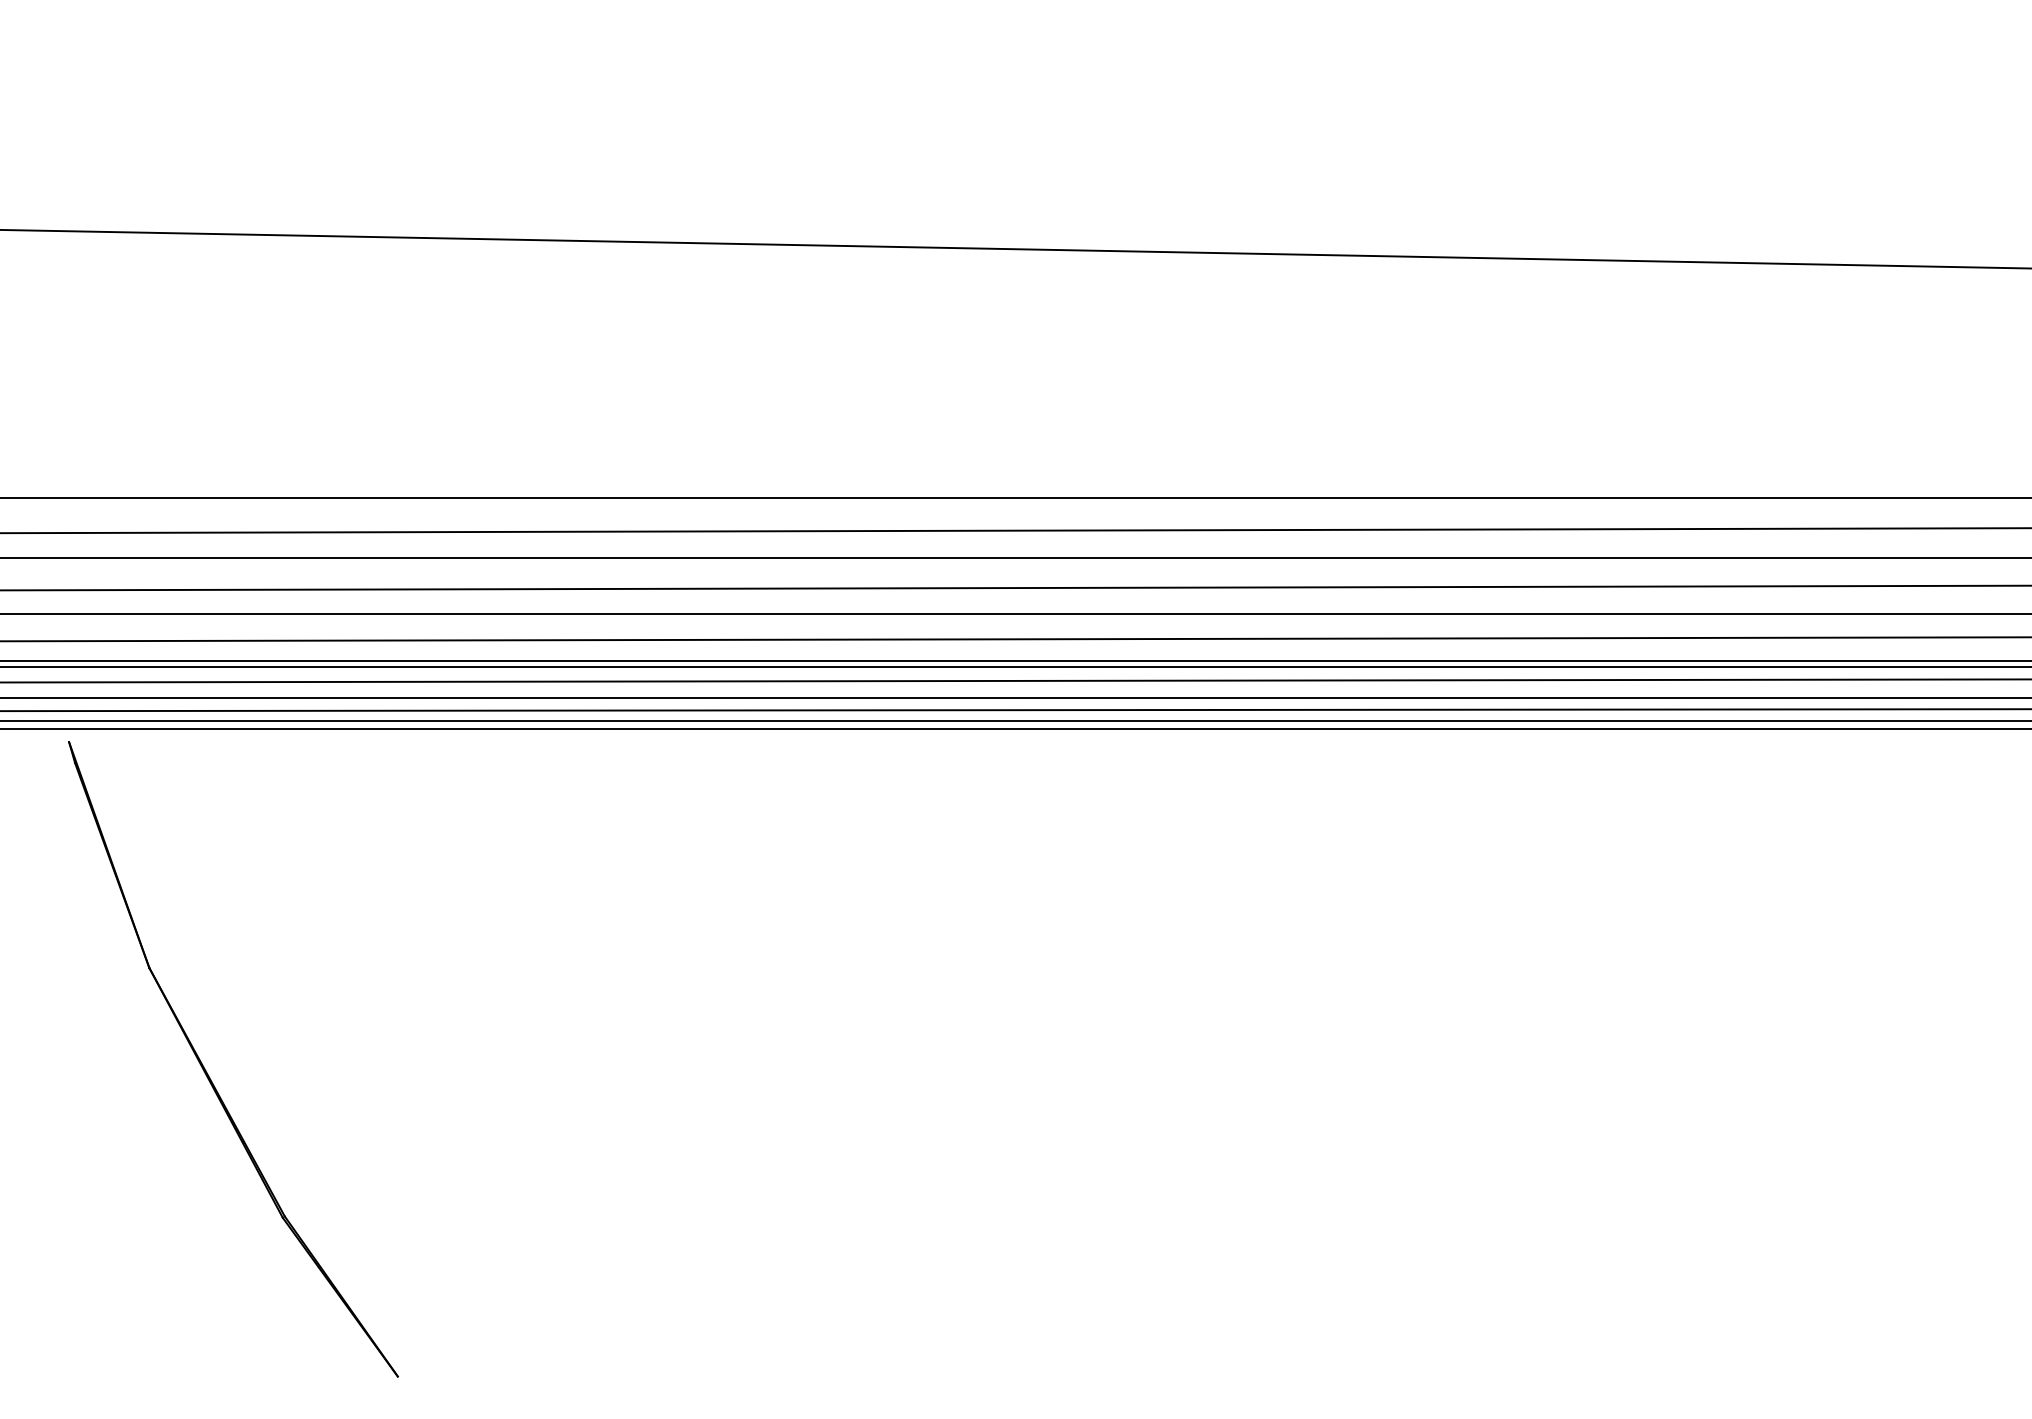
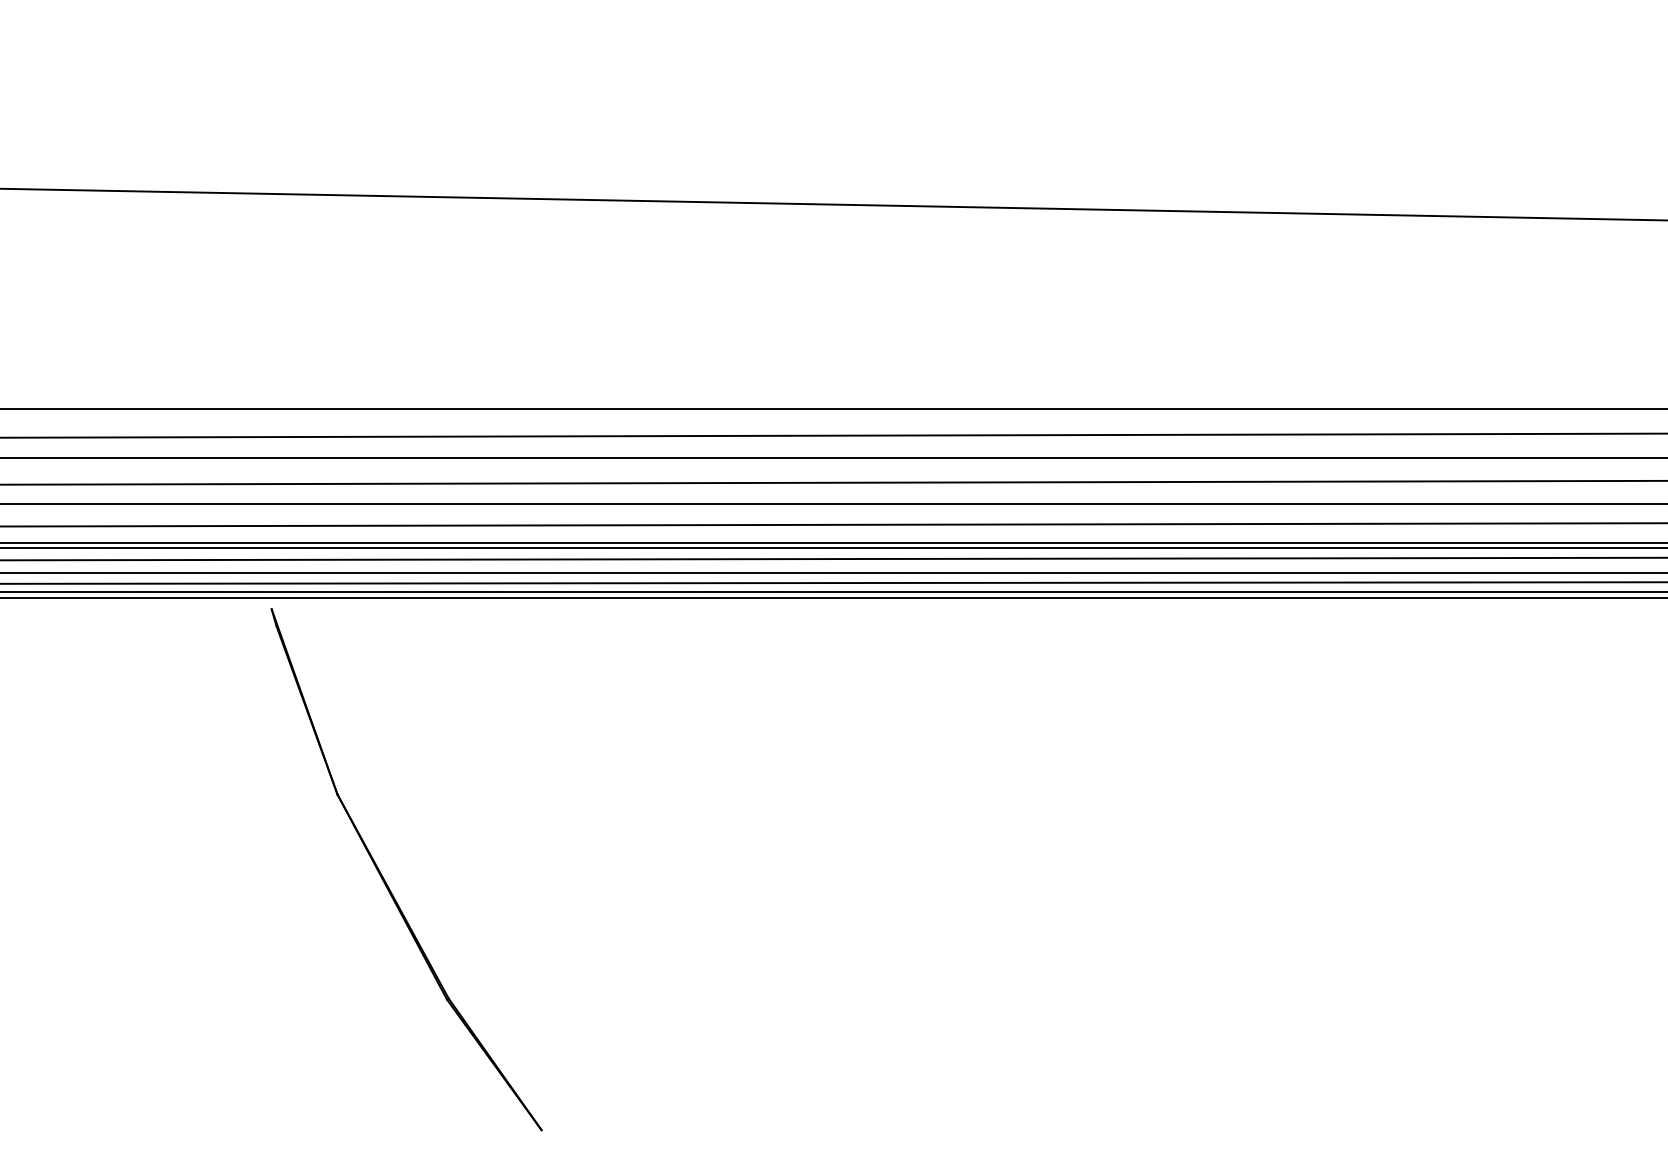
part: (207, 1072) -> (385, 880), moved

